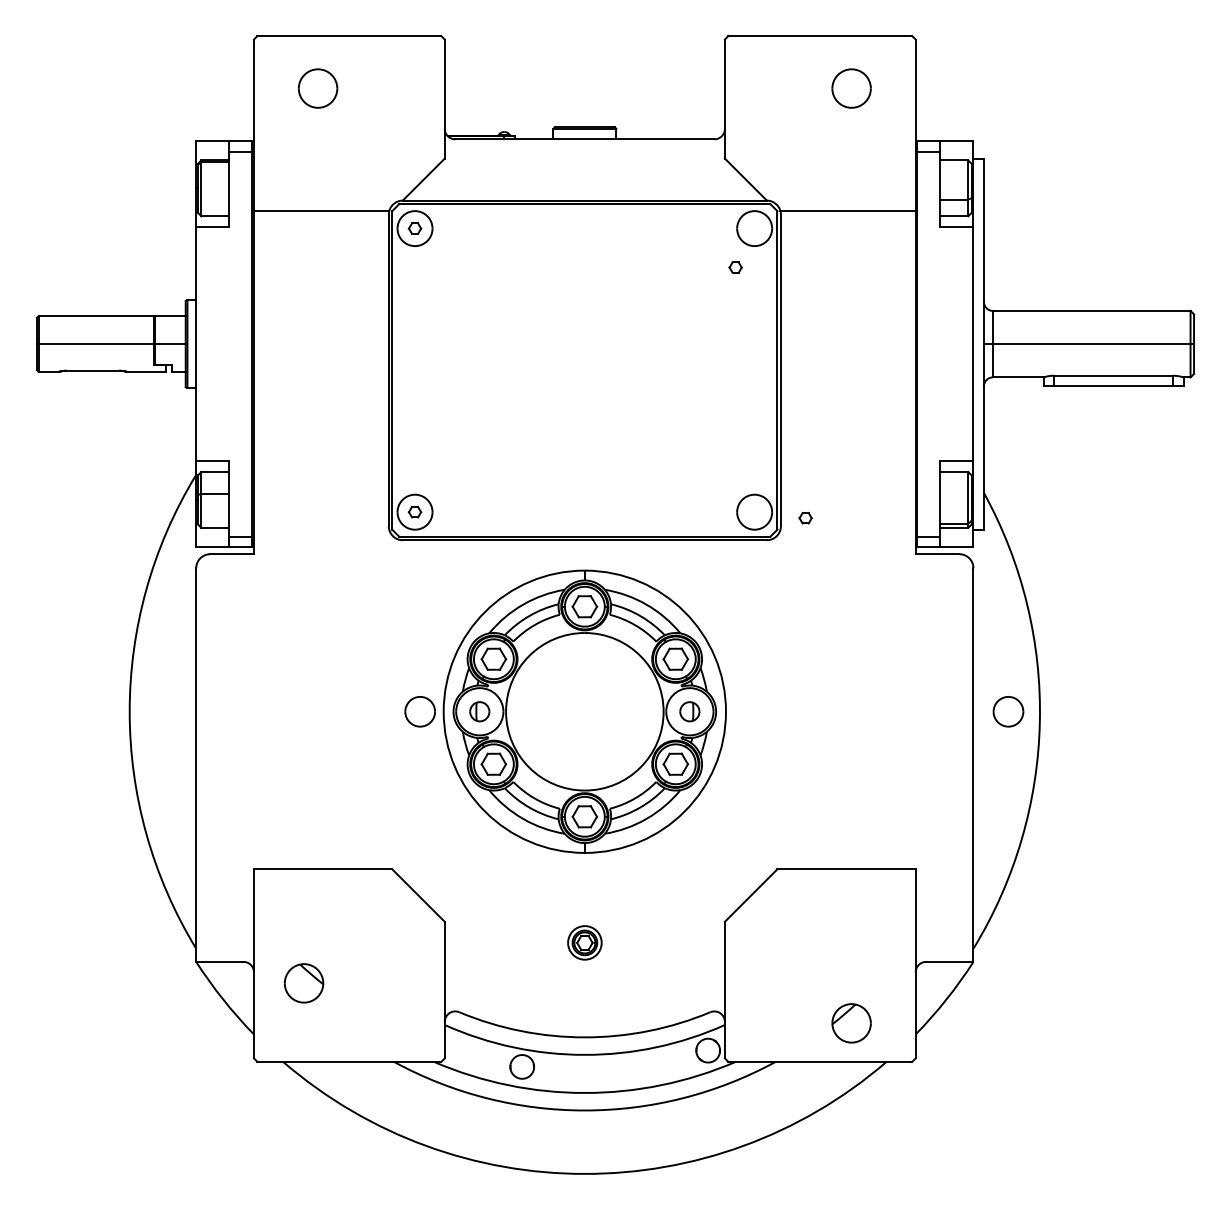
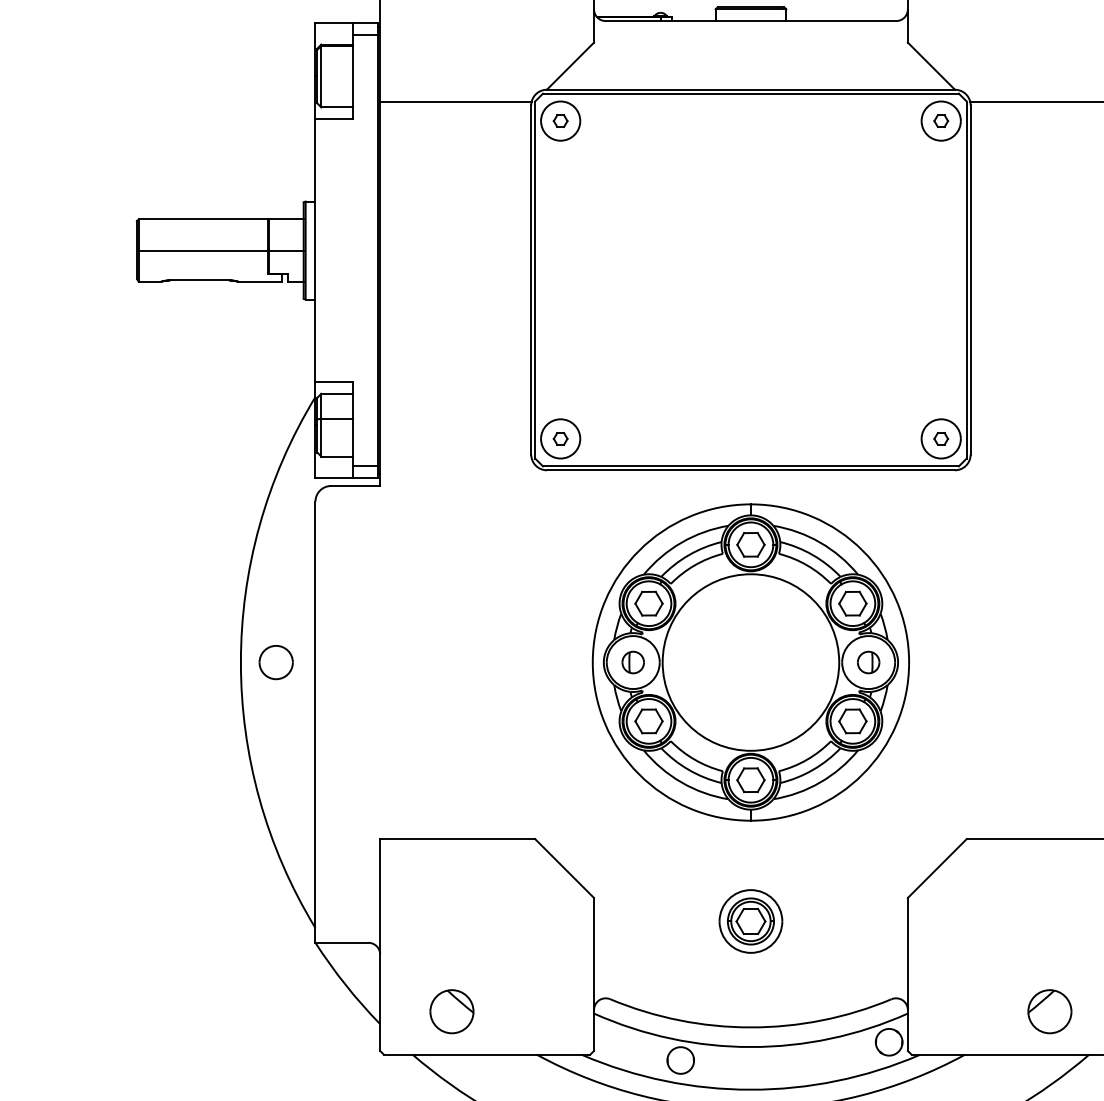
part: (735, 267) -> (941, 120), moved
part: (805, 517) -> (941, 438), moved
part: (419, 711) -> (275, 662), moved
part: (584, 942) -> (750, 921), size x1.67
part: (303, 983) -> (451, 1011), moved

